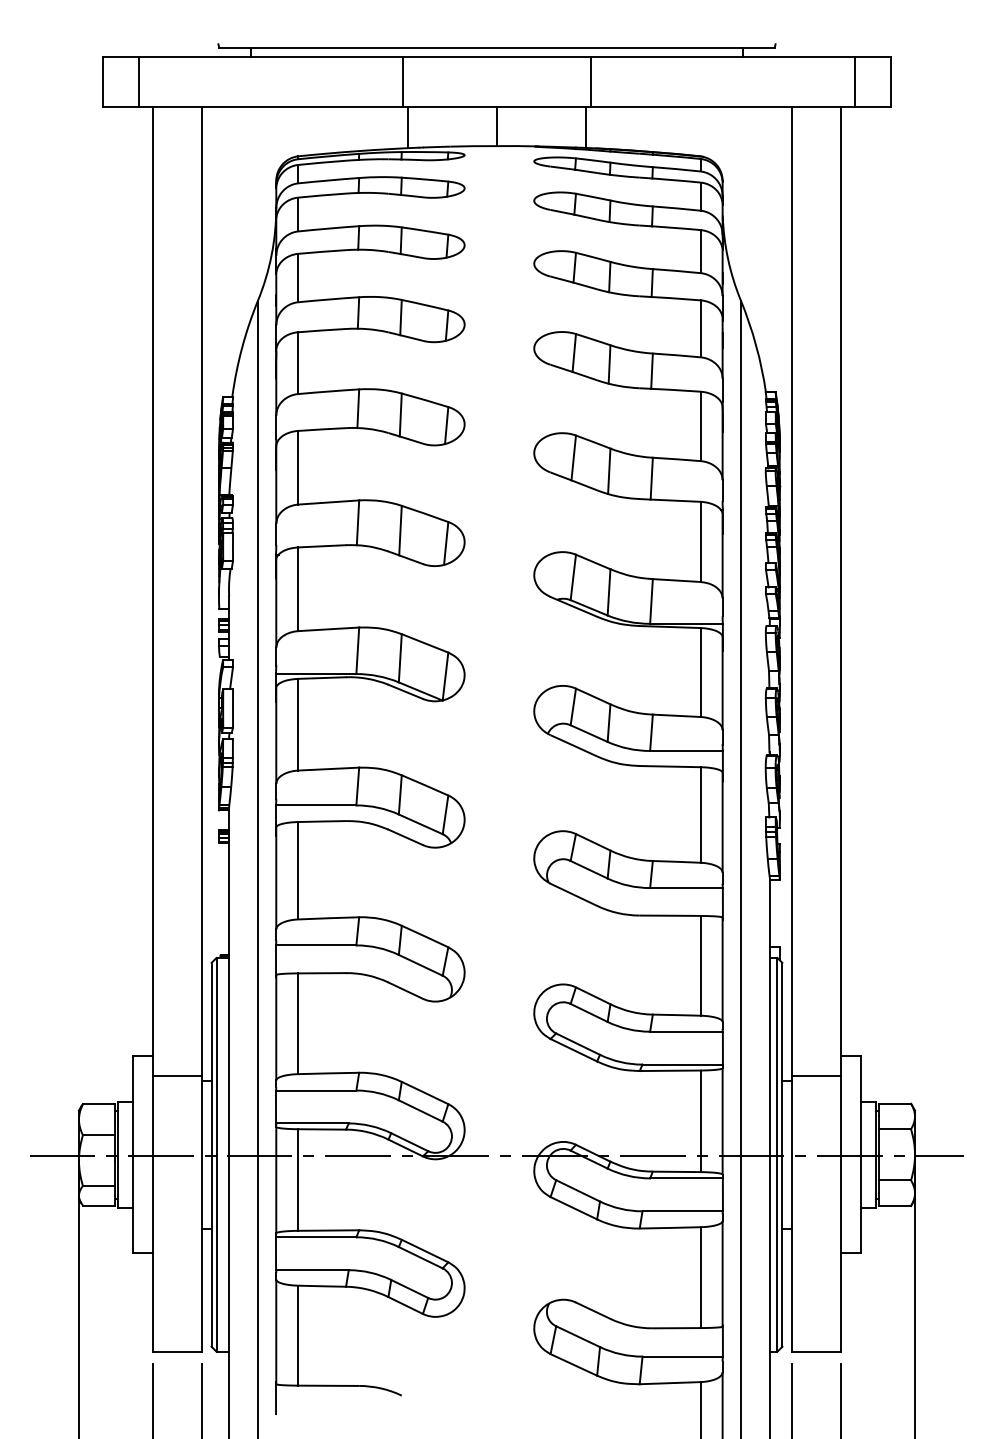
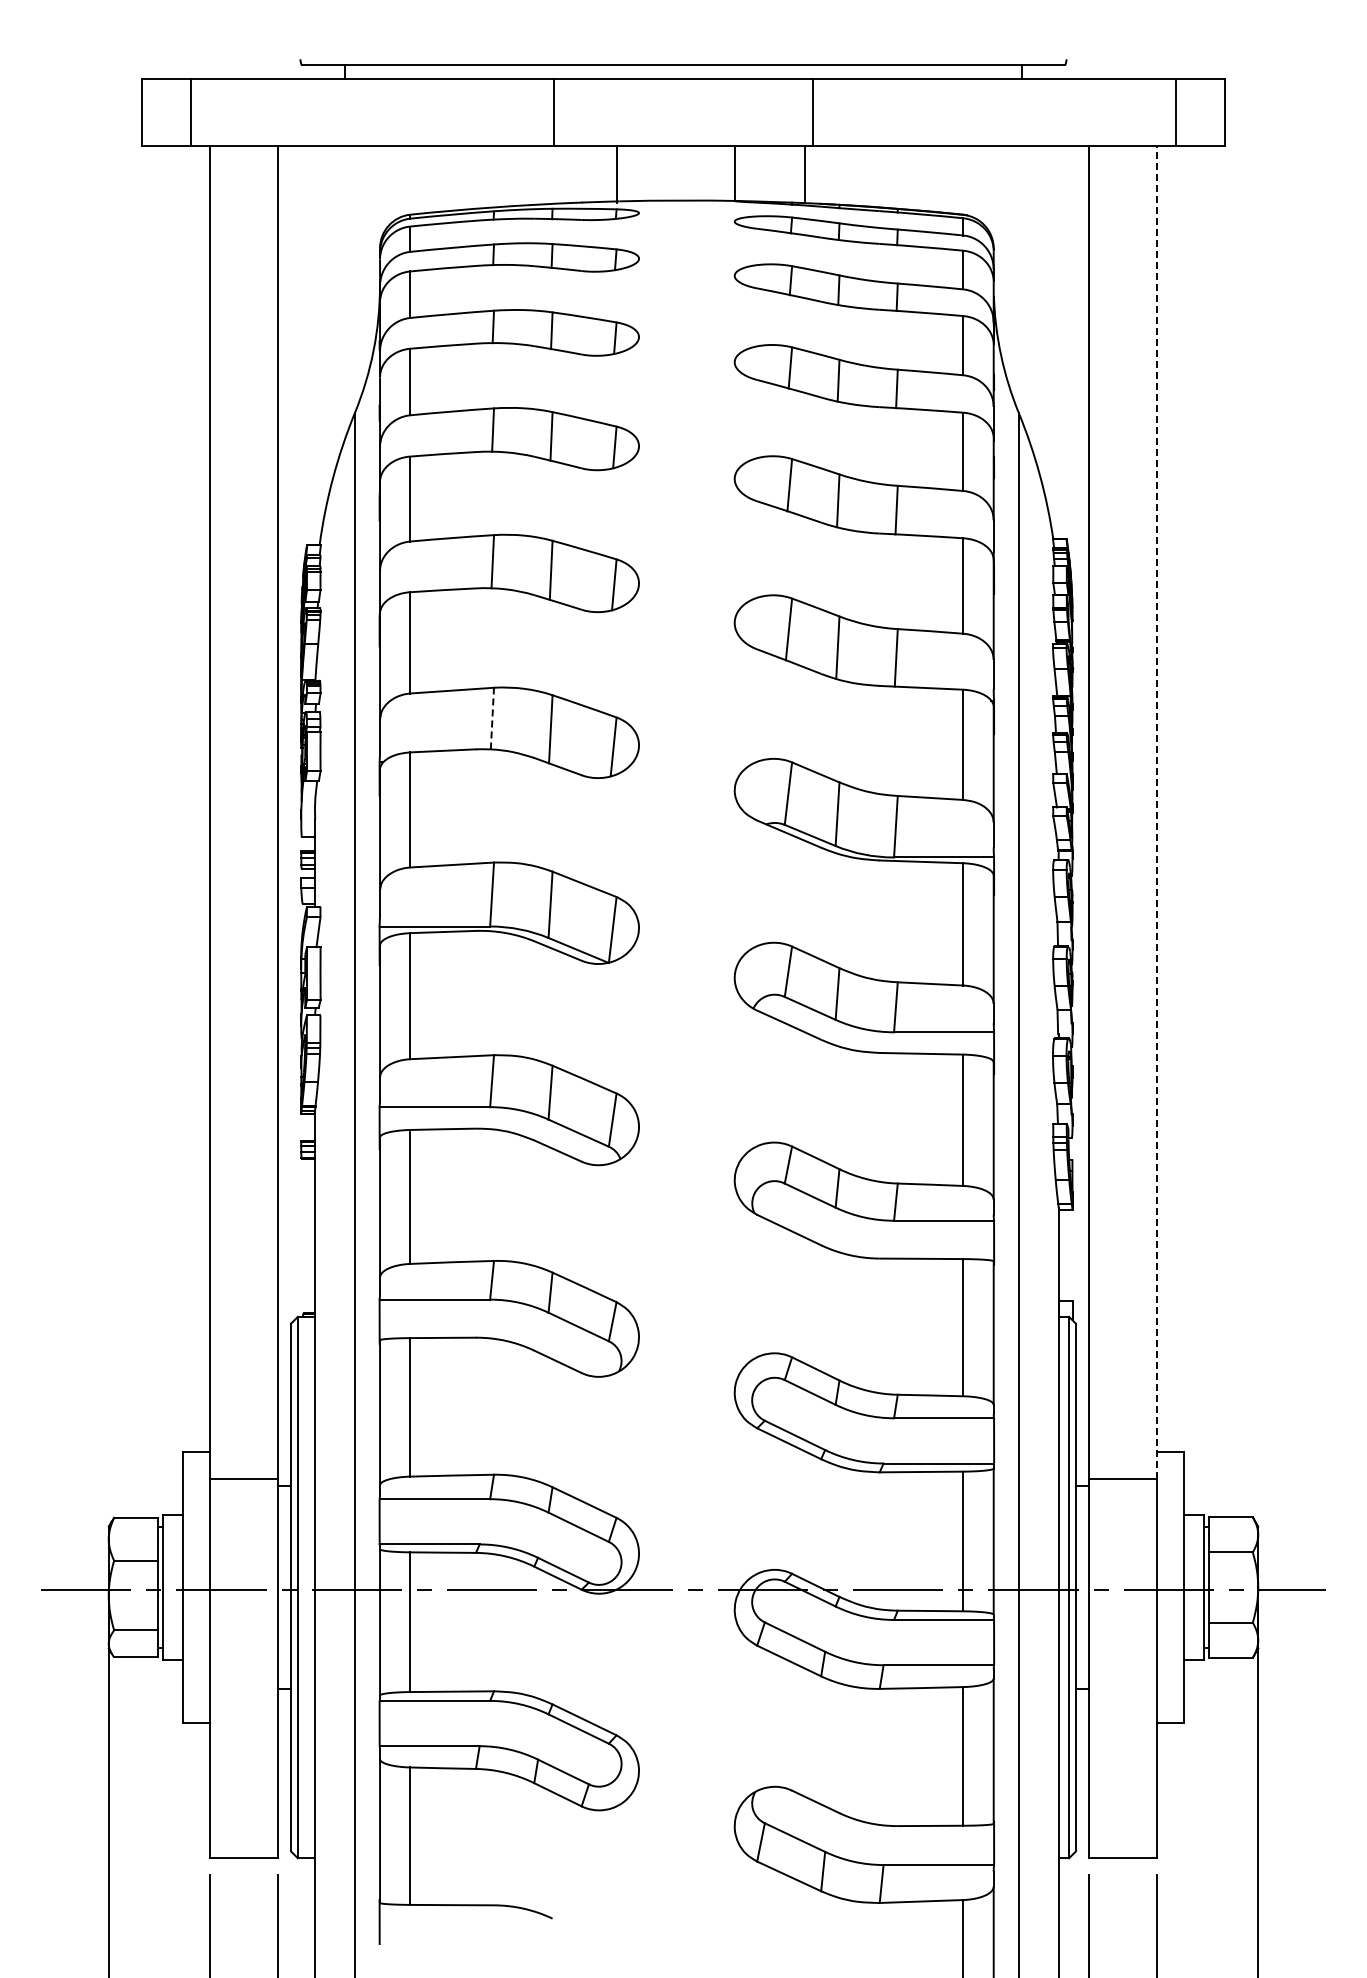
line: (497, 126) -> (734, 173), moved
line: (408, 127) -> (616, 174), moved
line: (358, 522) -> (492, 718), solid -> dashed
line: (841, 591) -> (1157, 812), solid -> dashed

